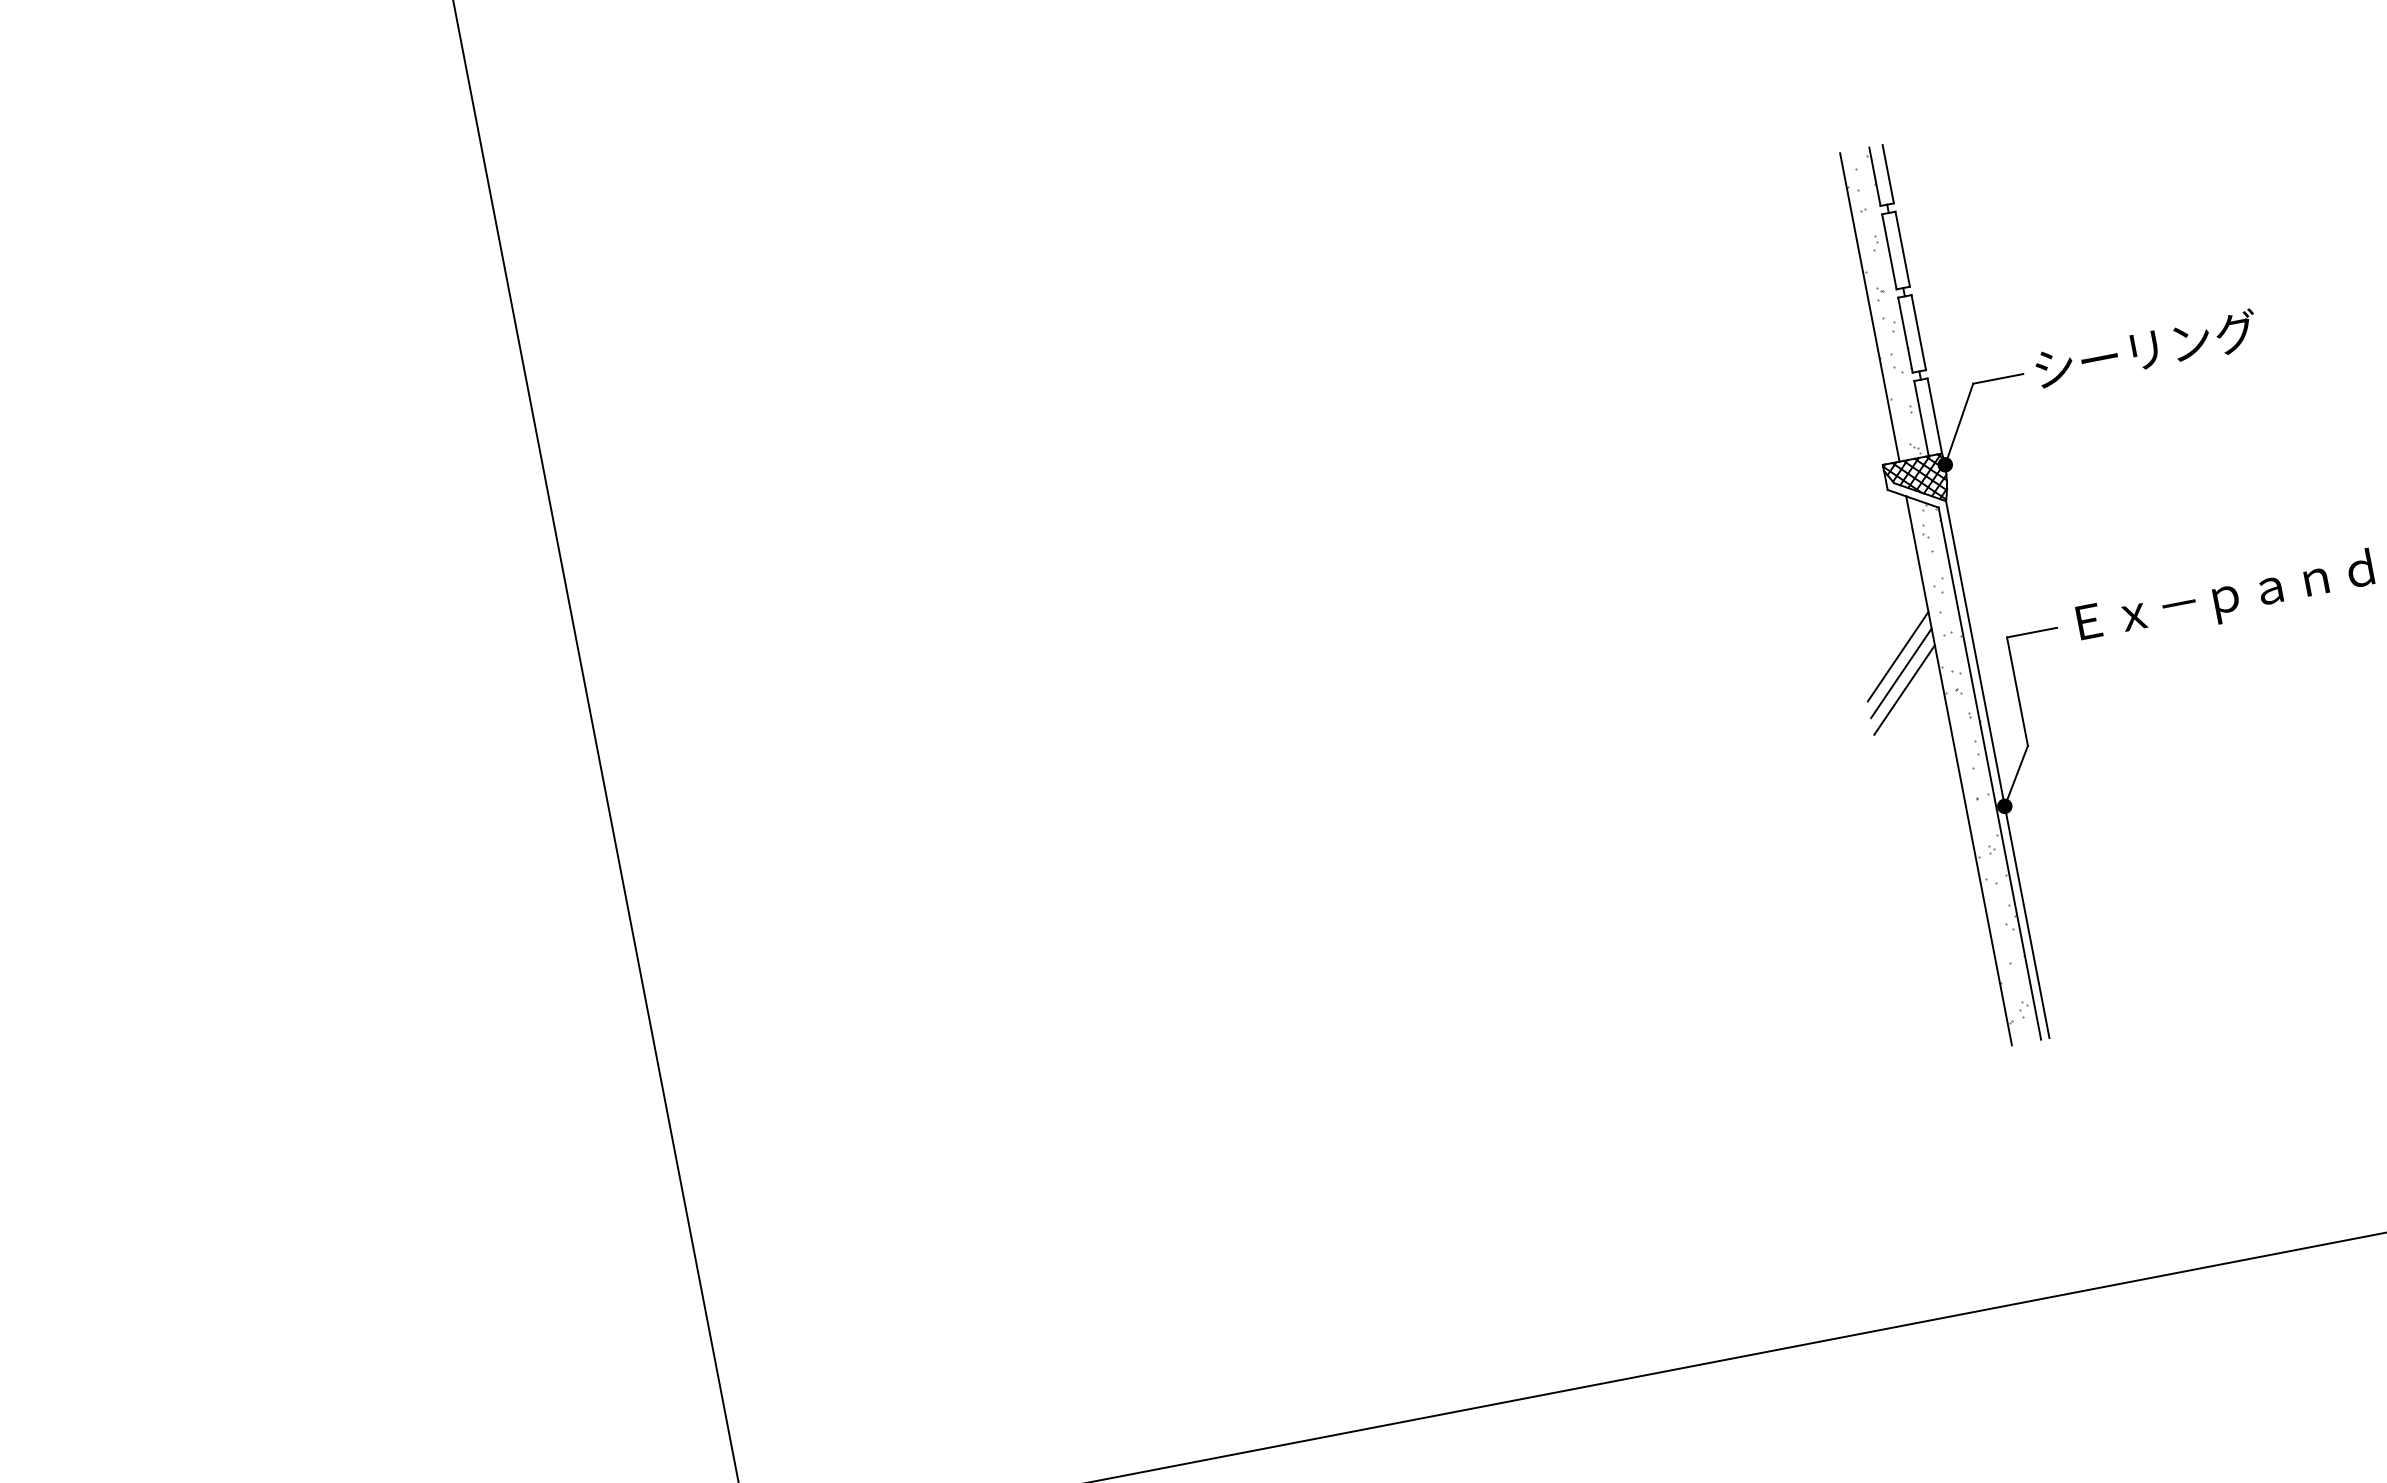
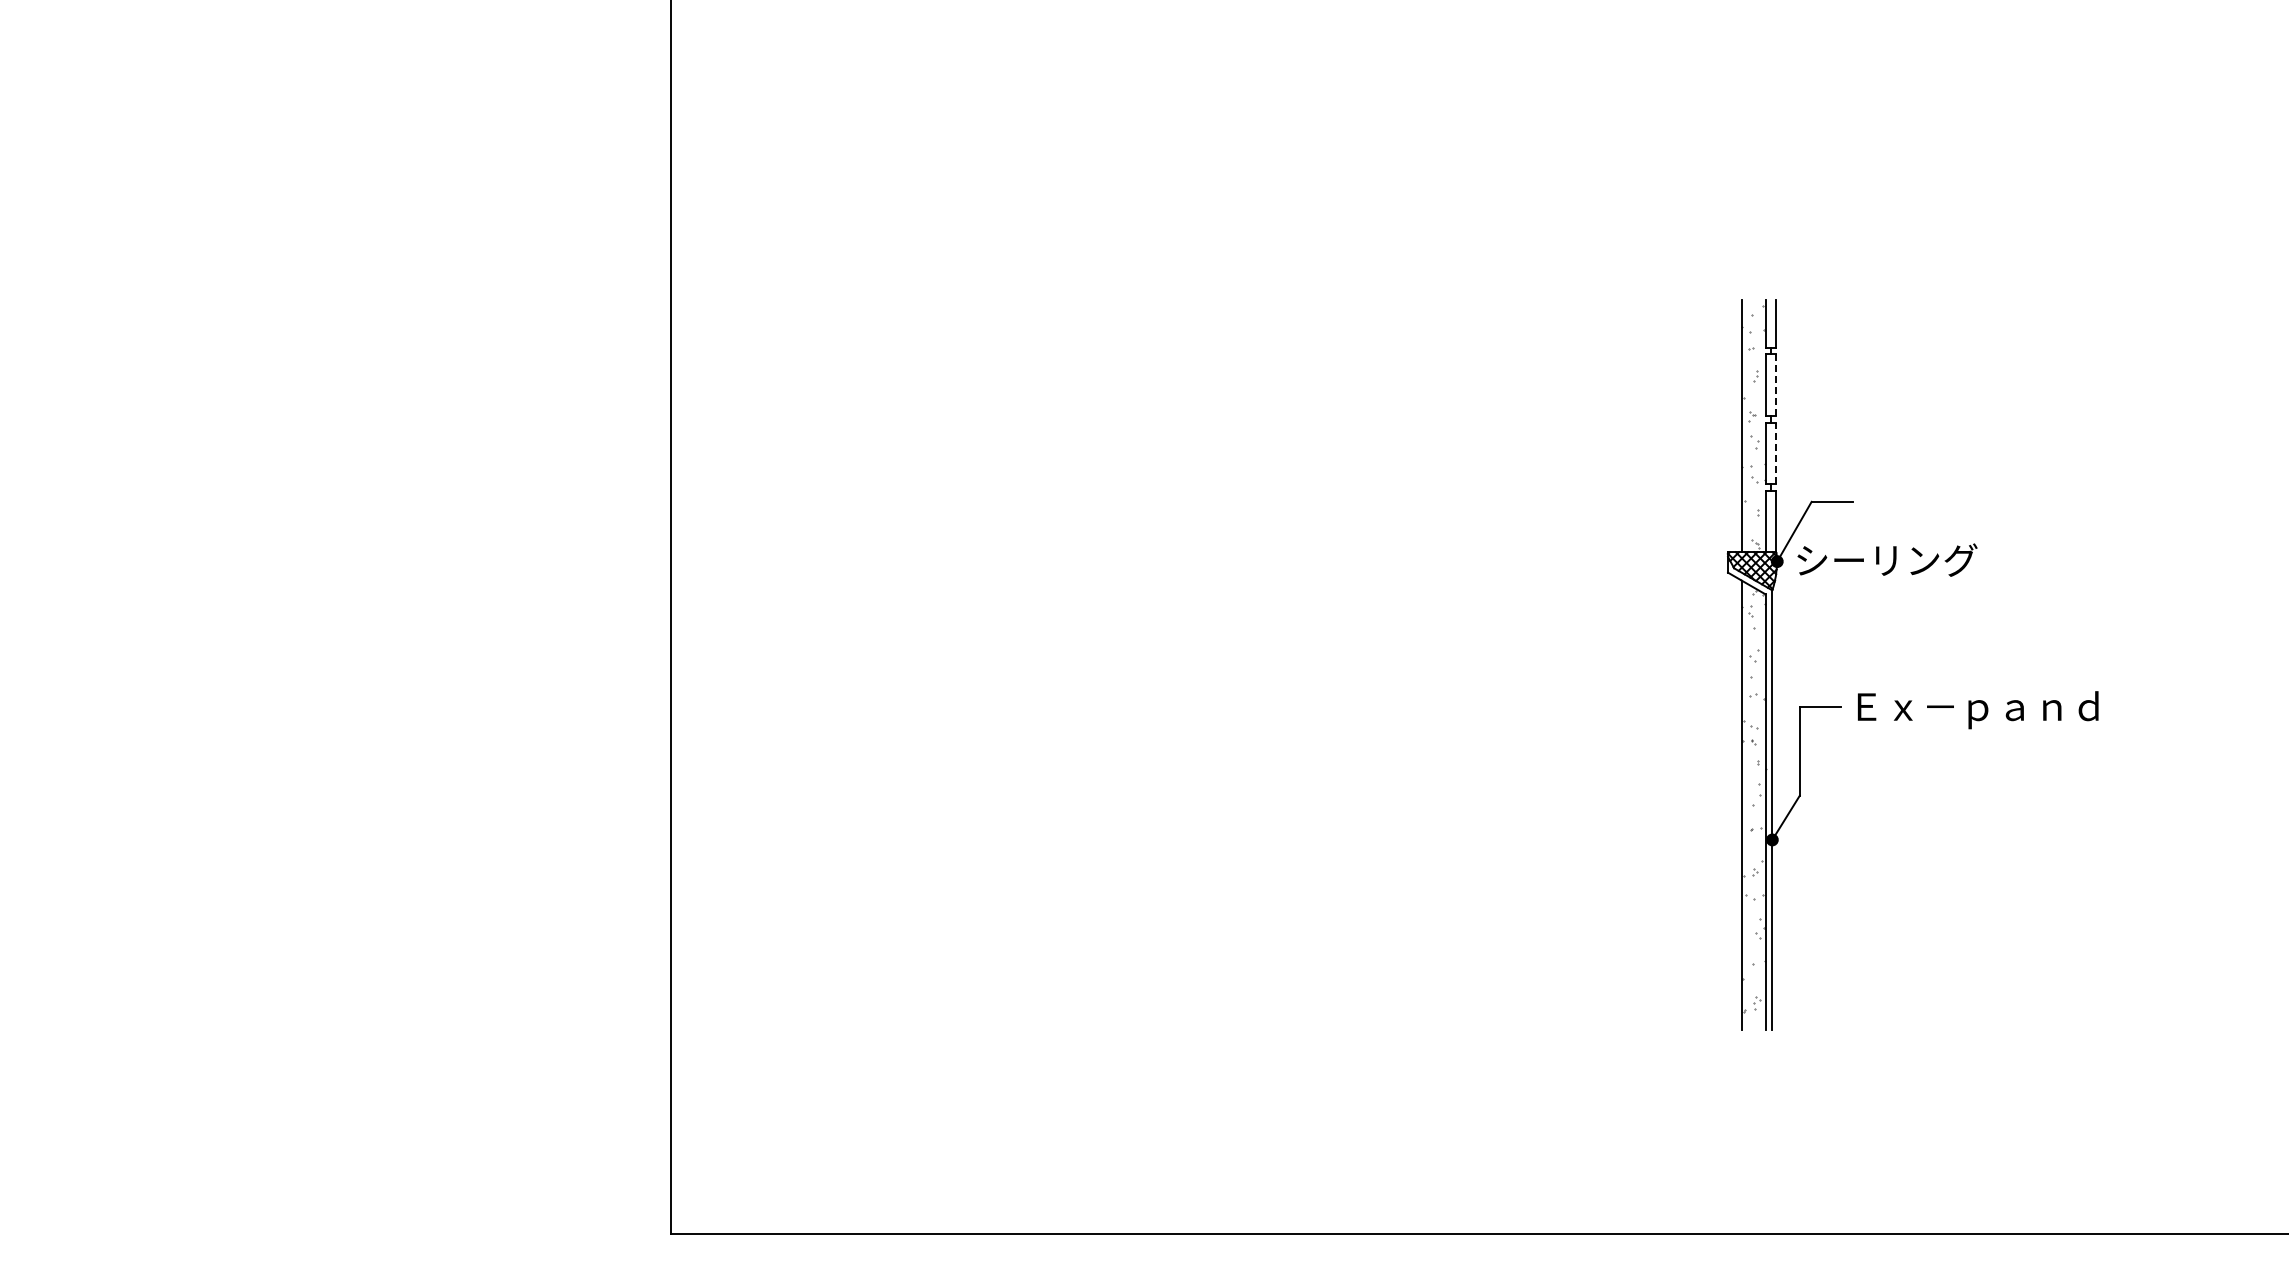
line: (1902, 249) -> (1776, 385), solid -> dashed
line: (1918, 332) -> (1776, 453), solid -> dashed
text: (2146, 348) -> (1887, 559), moved
line: (1897, 656) -> (1710, 705), removed
line: (1900, 673) -> (1710, 719), removed
line: (1903, 689) -> (1710, 732), removed

